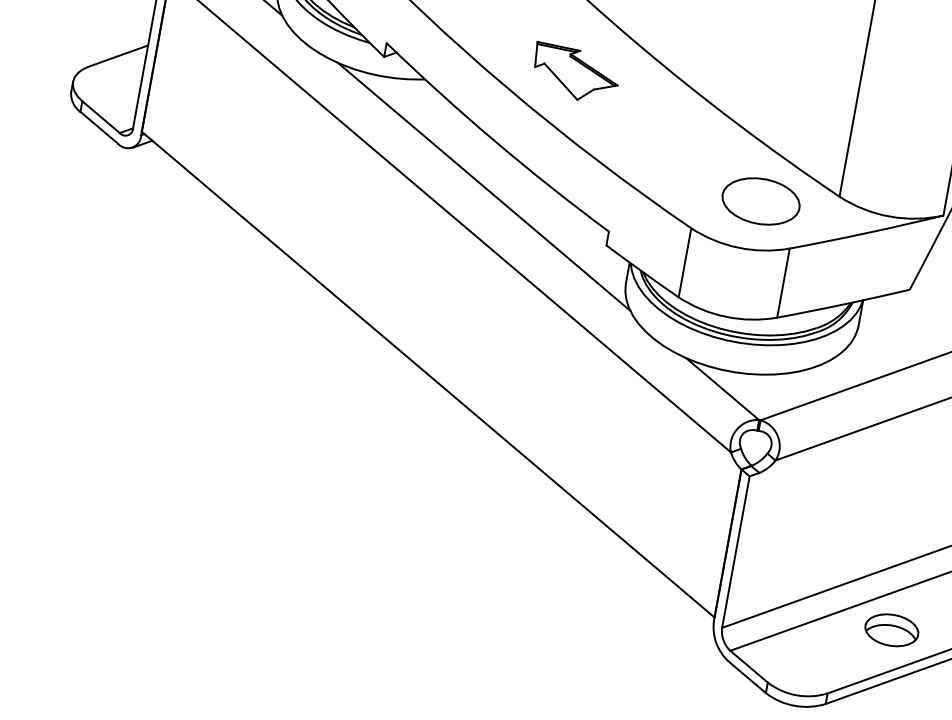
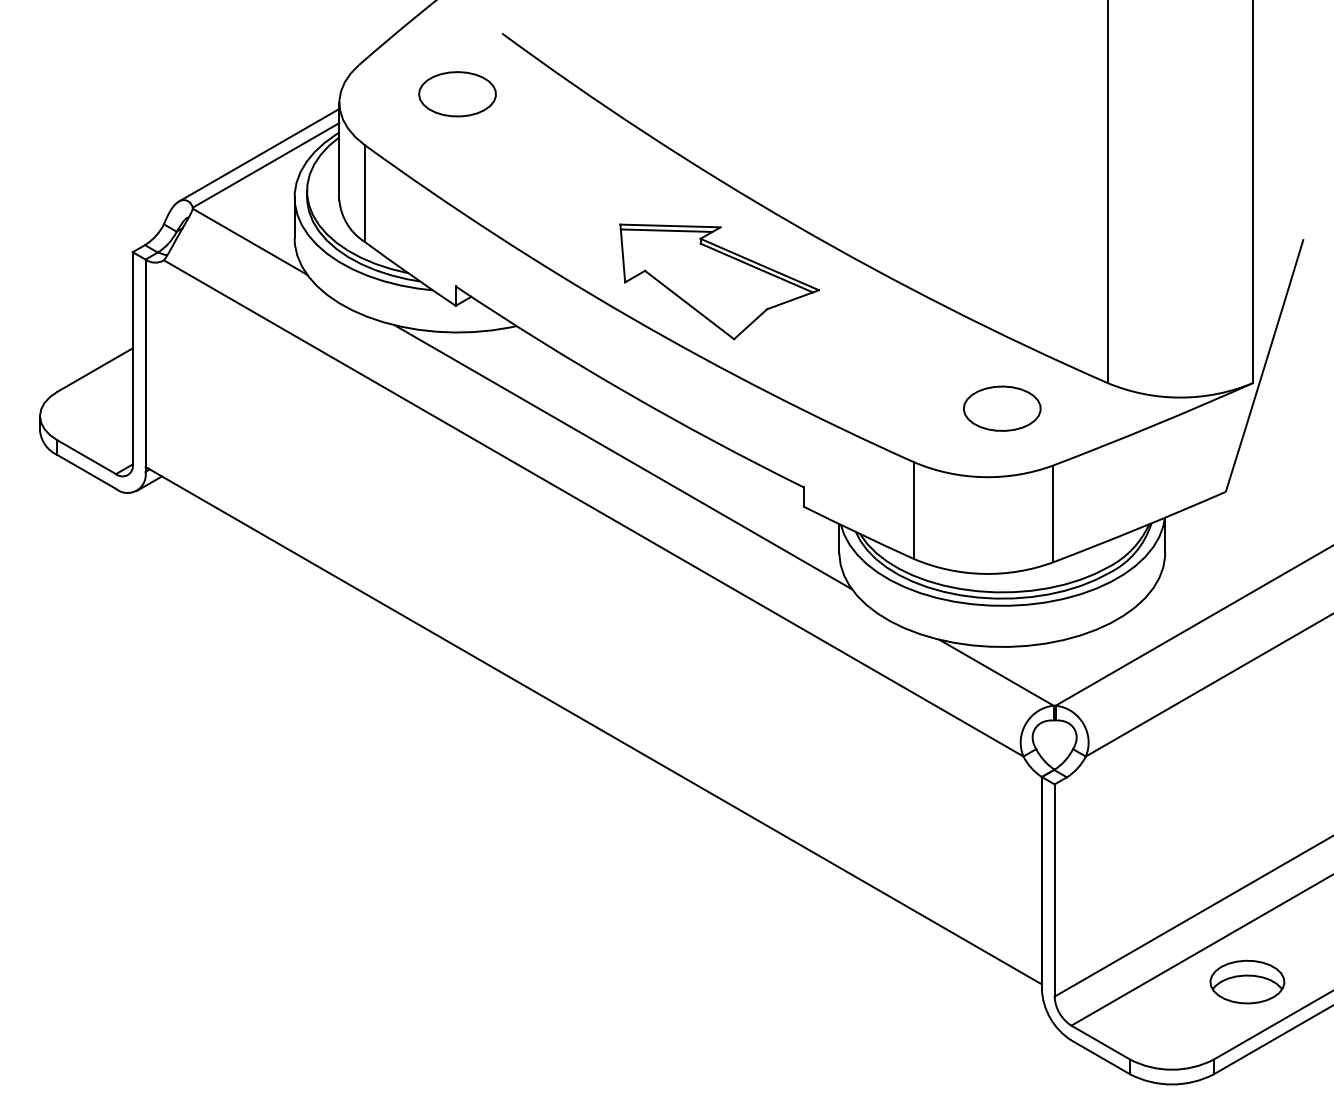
part: (575, 73) -> (719, 281), size x1.67
part: (760, 201) -> (1001, 408), size x0.71
part: (892, 629) -> (1247, 981), moved

